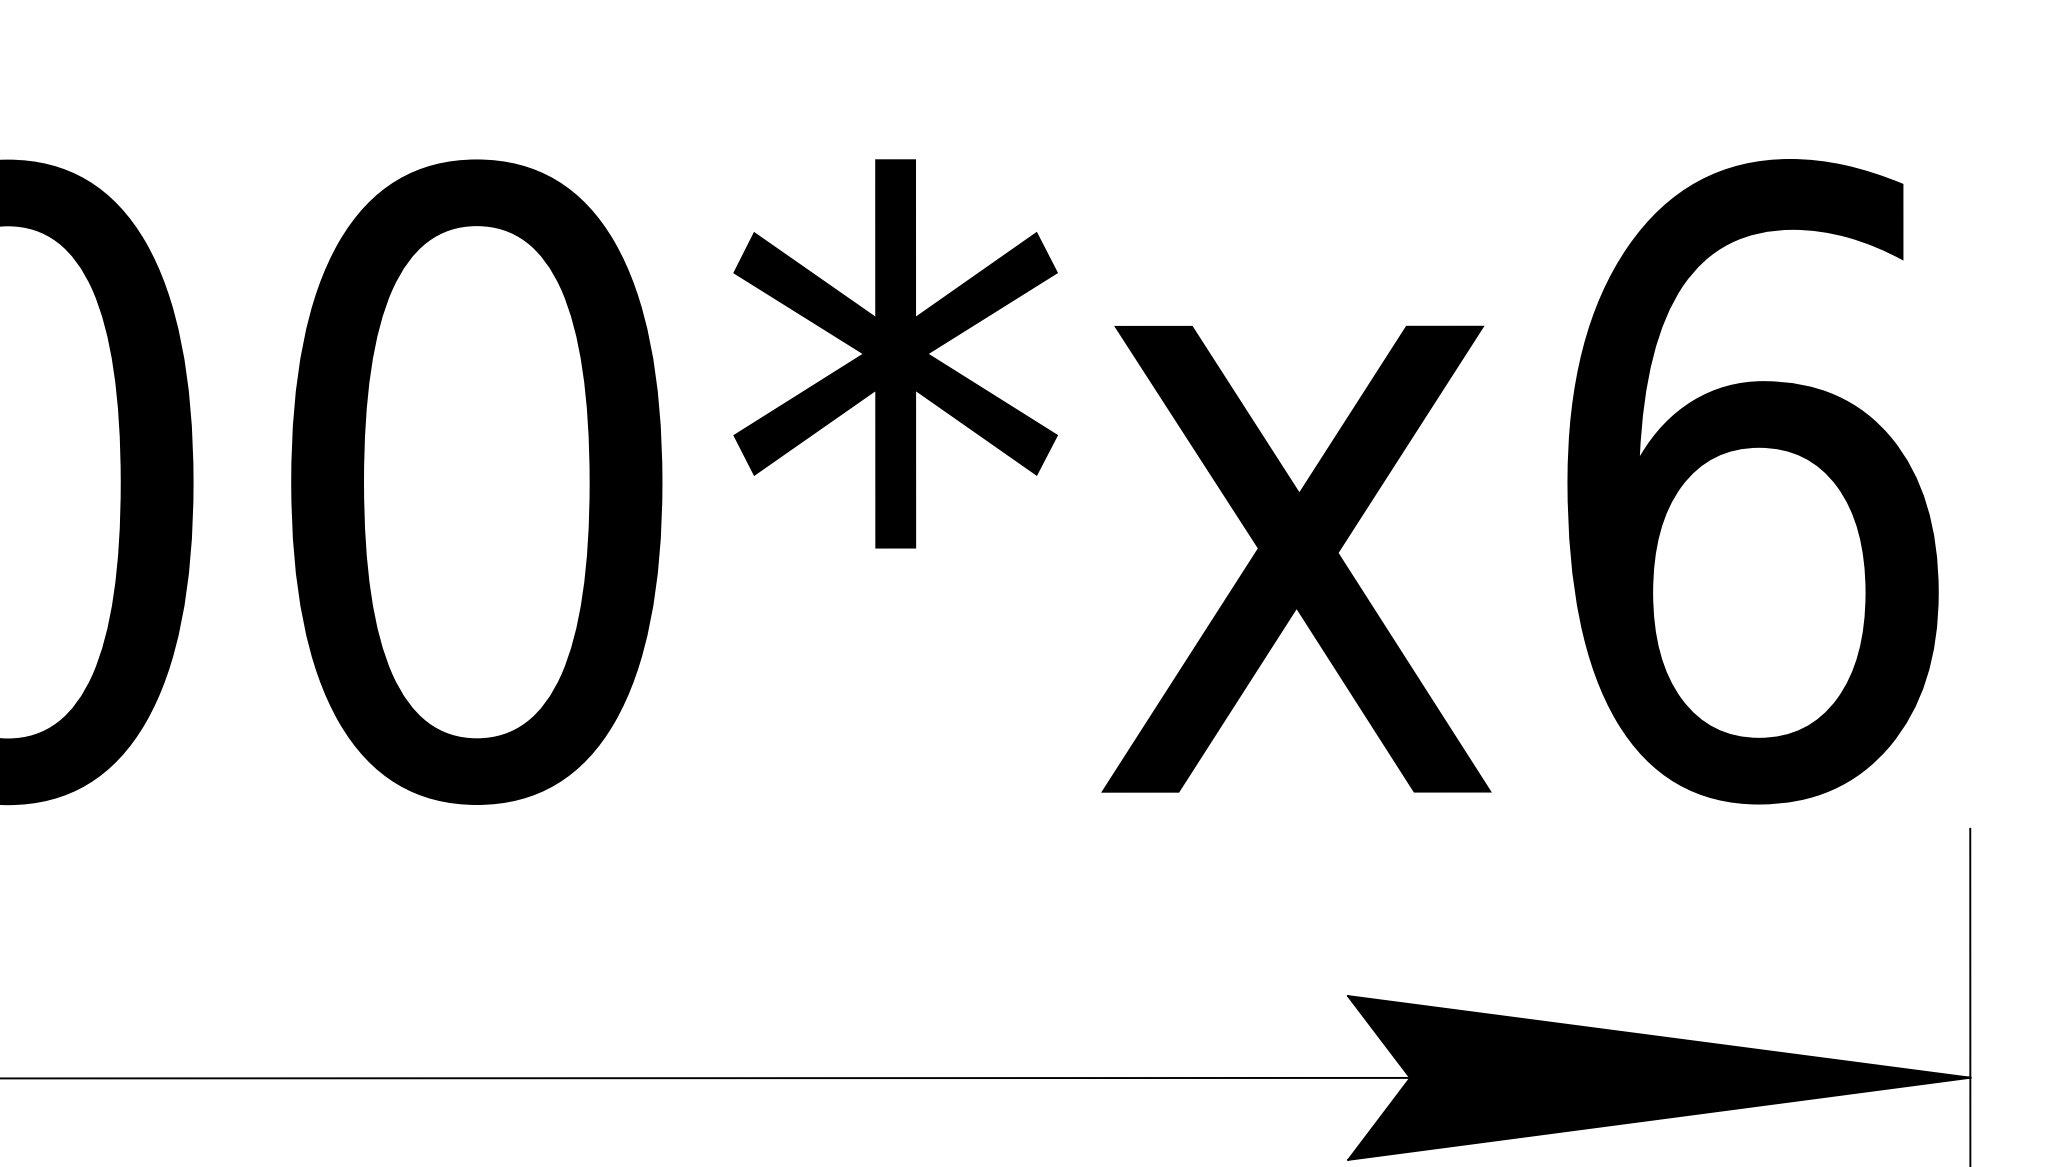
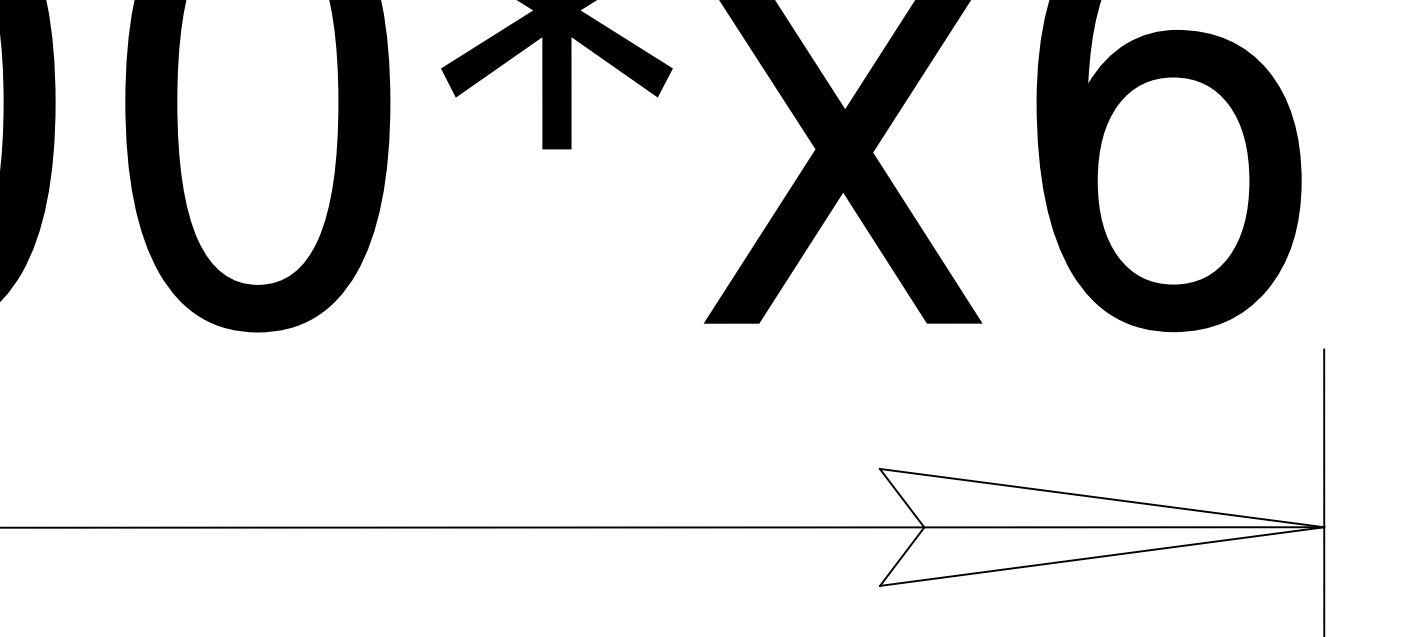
fill: (1659, 1077) -> (1102, 527), removed

